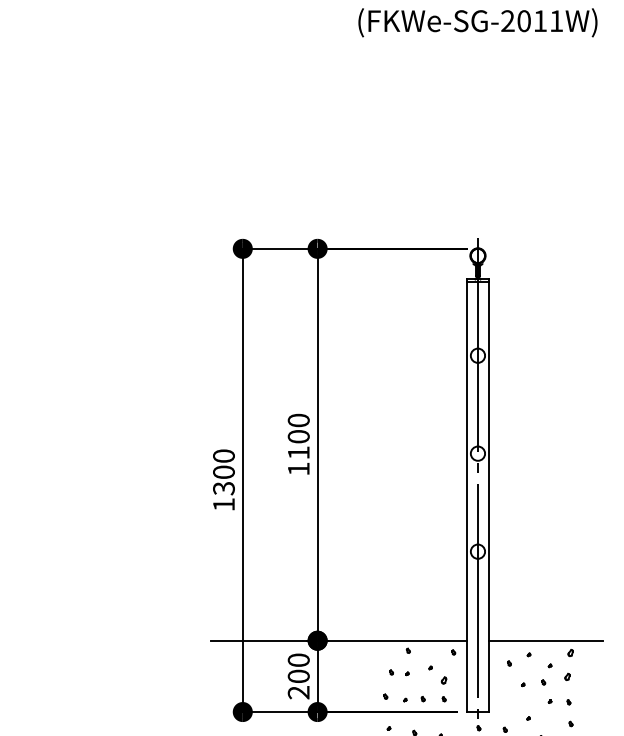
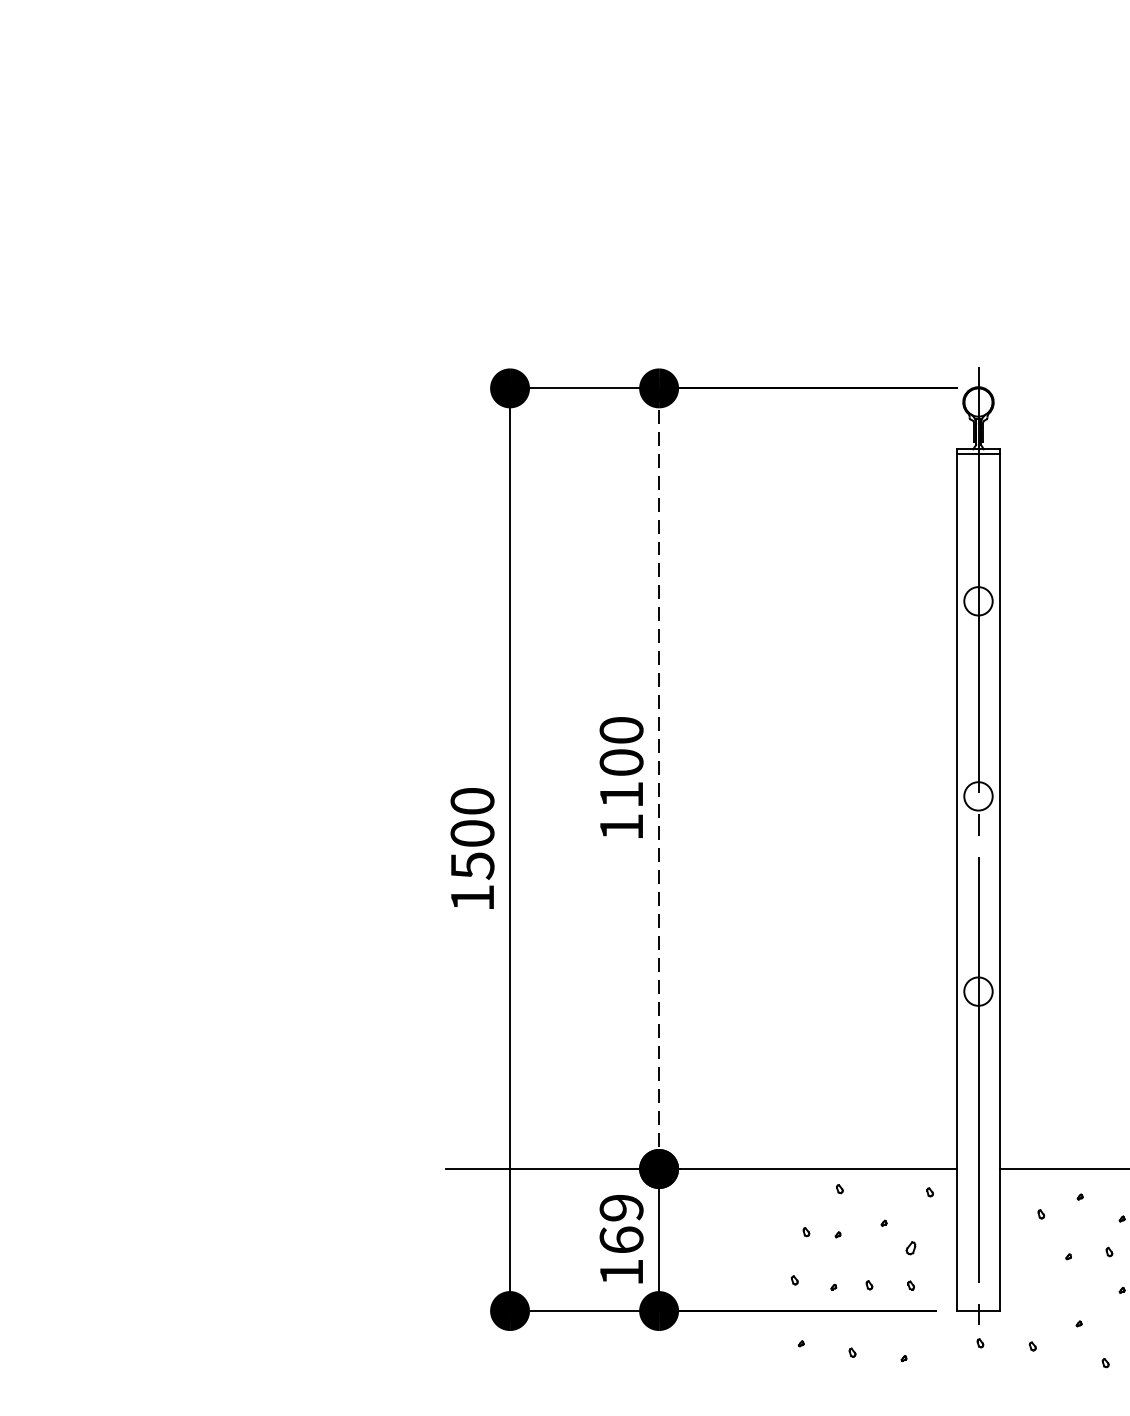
line: (317, 444) -> (658, 778), solid -> dashed
text: (223, 488) -> (471, 865), 1300 -> 1500
text: (298, 676) -> (620, 1240), 200 -> 169

